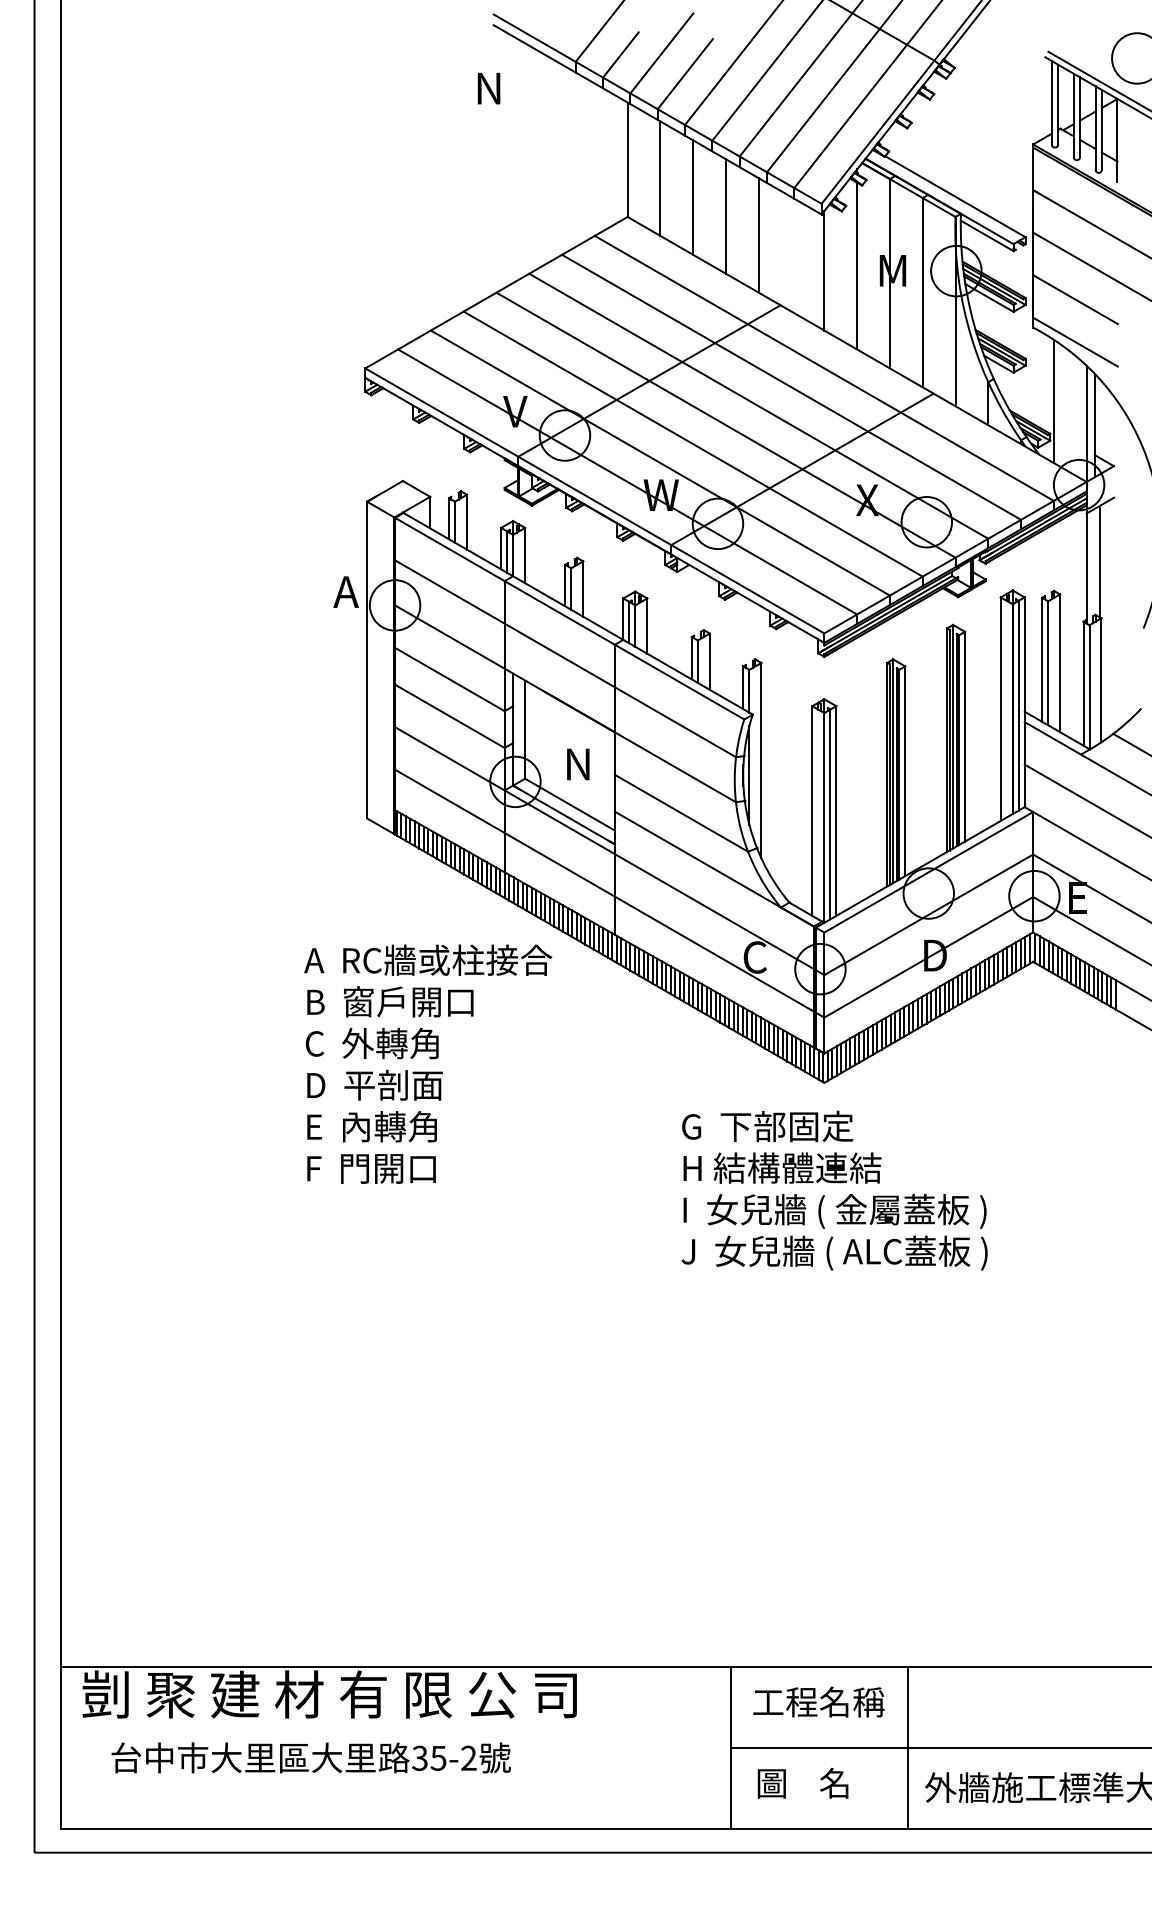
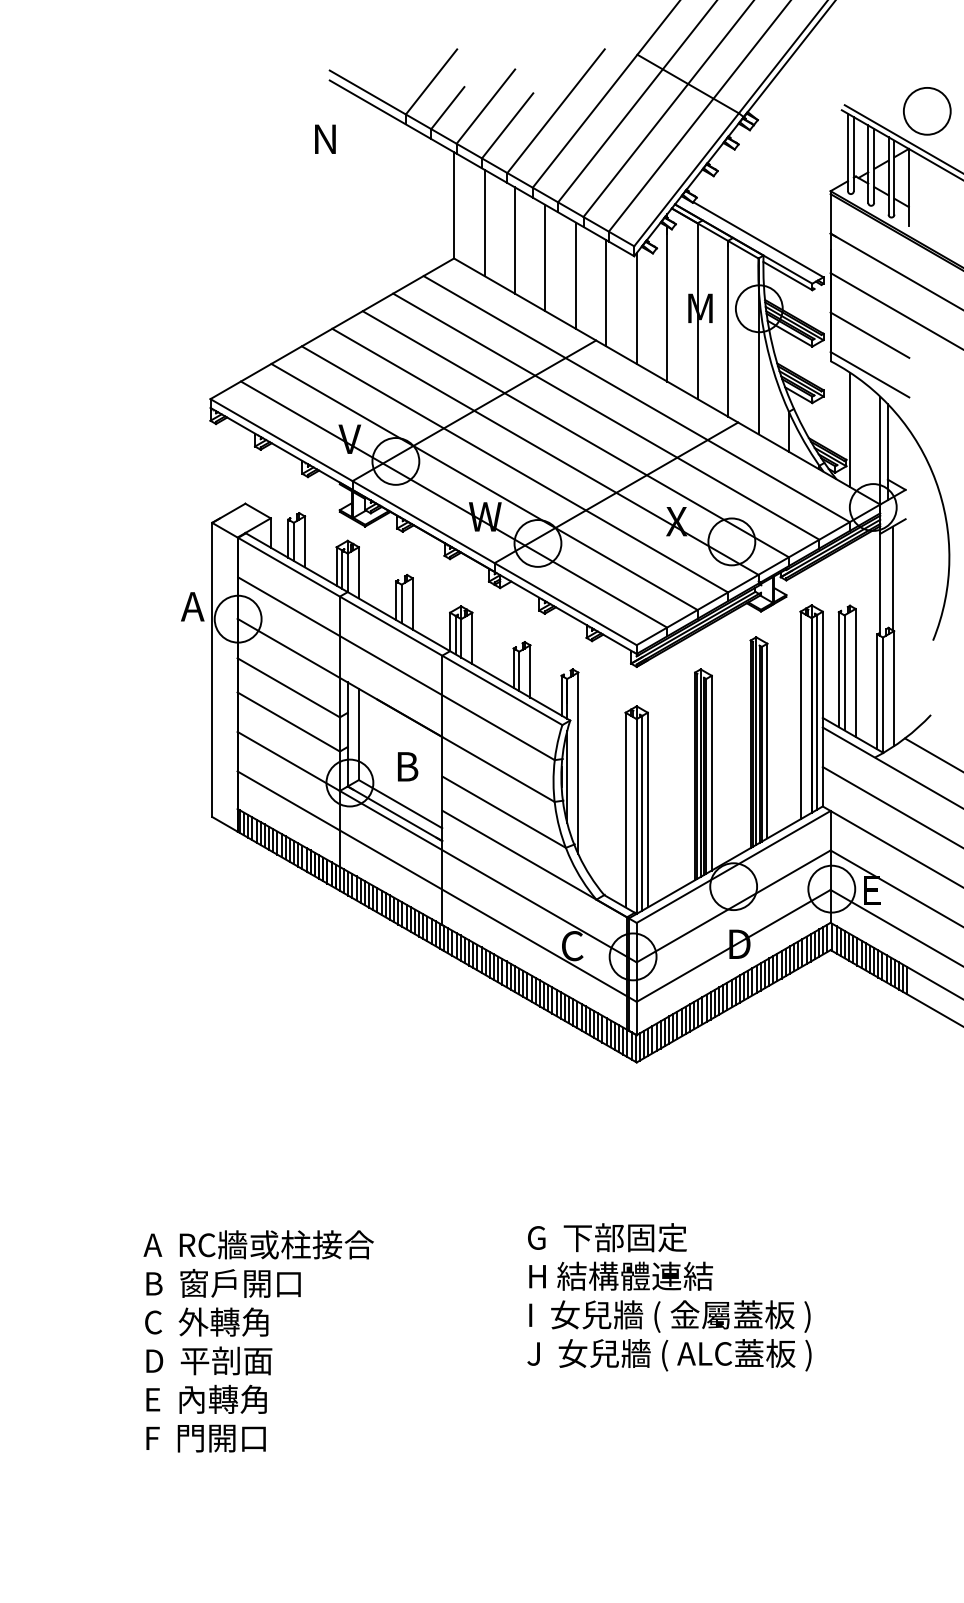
line: (791, 254) -> (606, 293), added
text: (579, 764) -> (409, 766), N -> B
text: (428, 1063) -> (258, 1340), moved
text: (834, 1190) -> (669, 1297), moved

